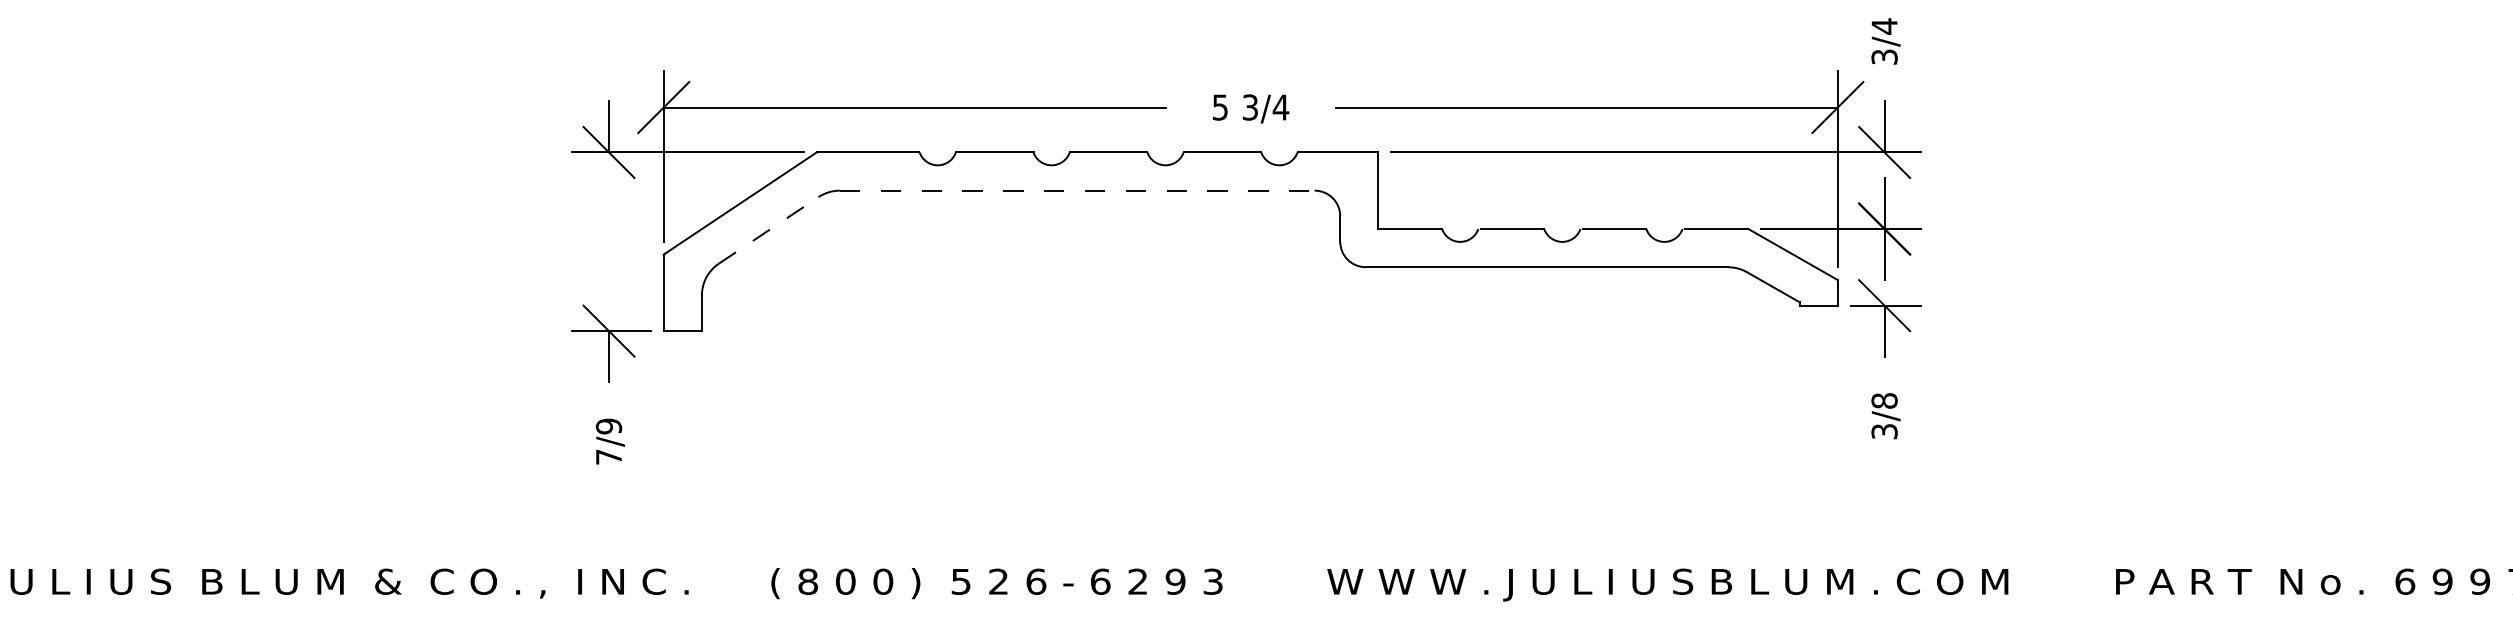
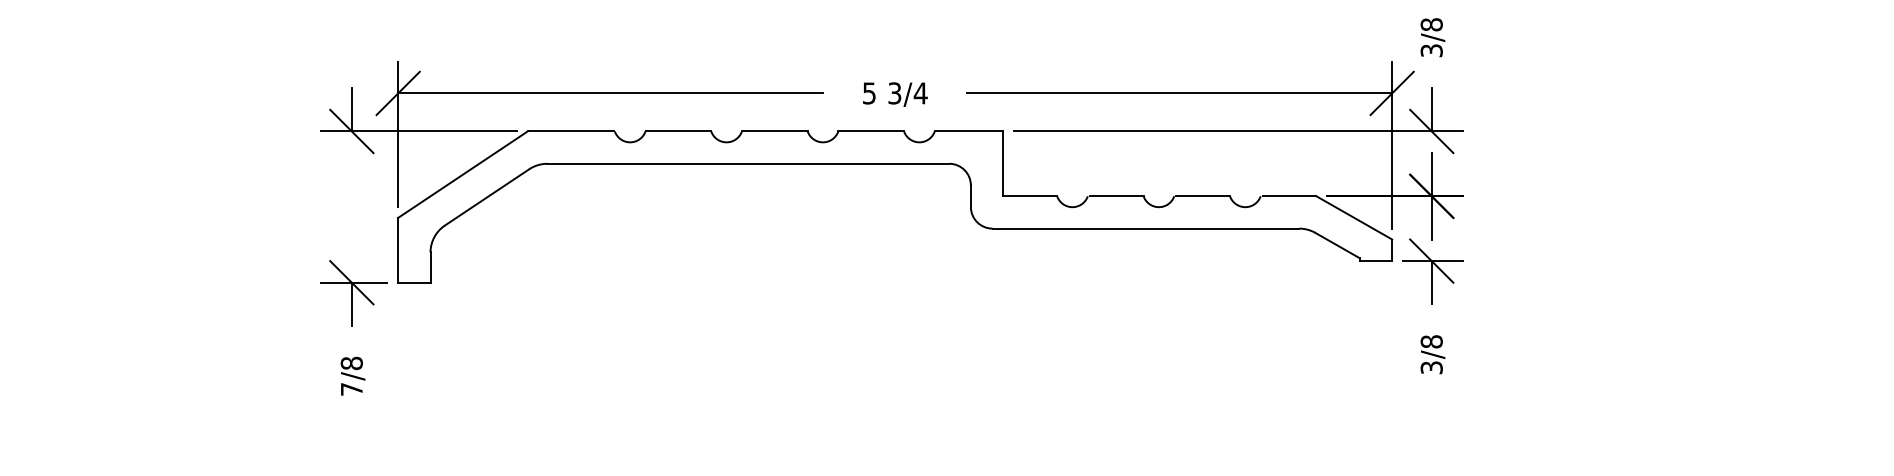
text: (1884, 26) -> (1431, 24), 3/4 -> 3/8
line: (1077, 190) -> (748, 163), dashed -> solid
line: (768, 230) -> (486, 197), dashed -> solid
text: (609, 426) -> (352, 363), 7/9 -> 7/8

